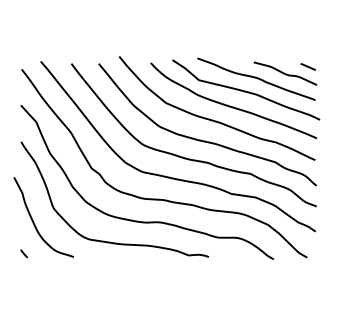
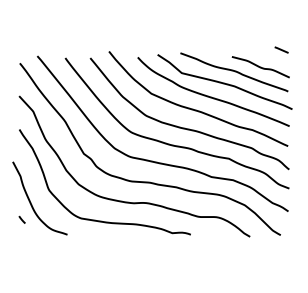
line: (307, 66) -> (280, 49), moved
curve: (24, 253) -> (22, 219), moved

